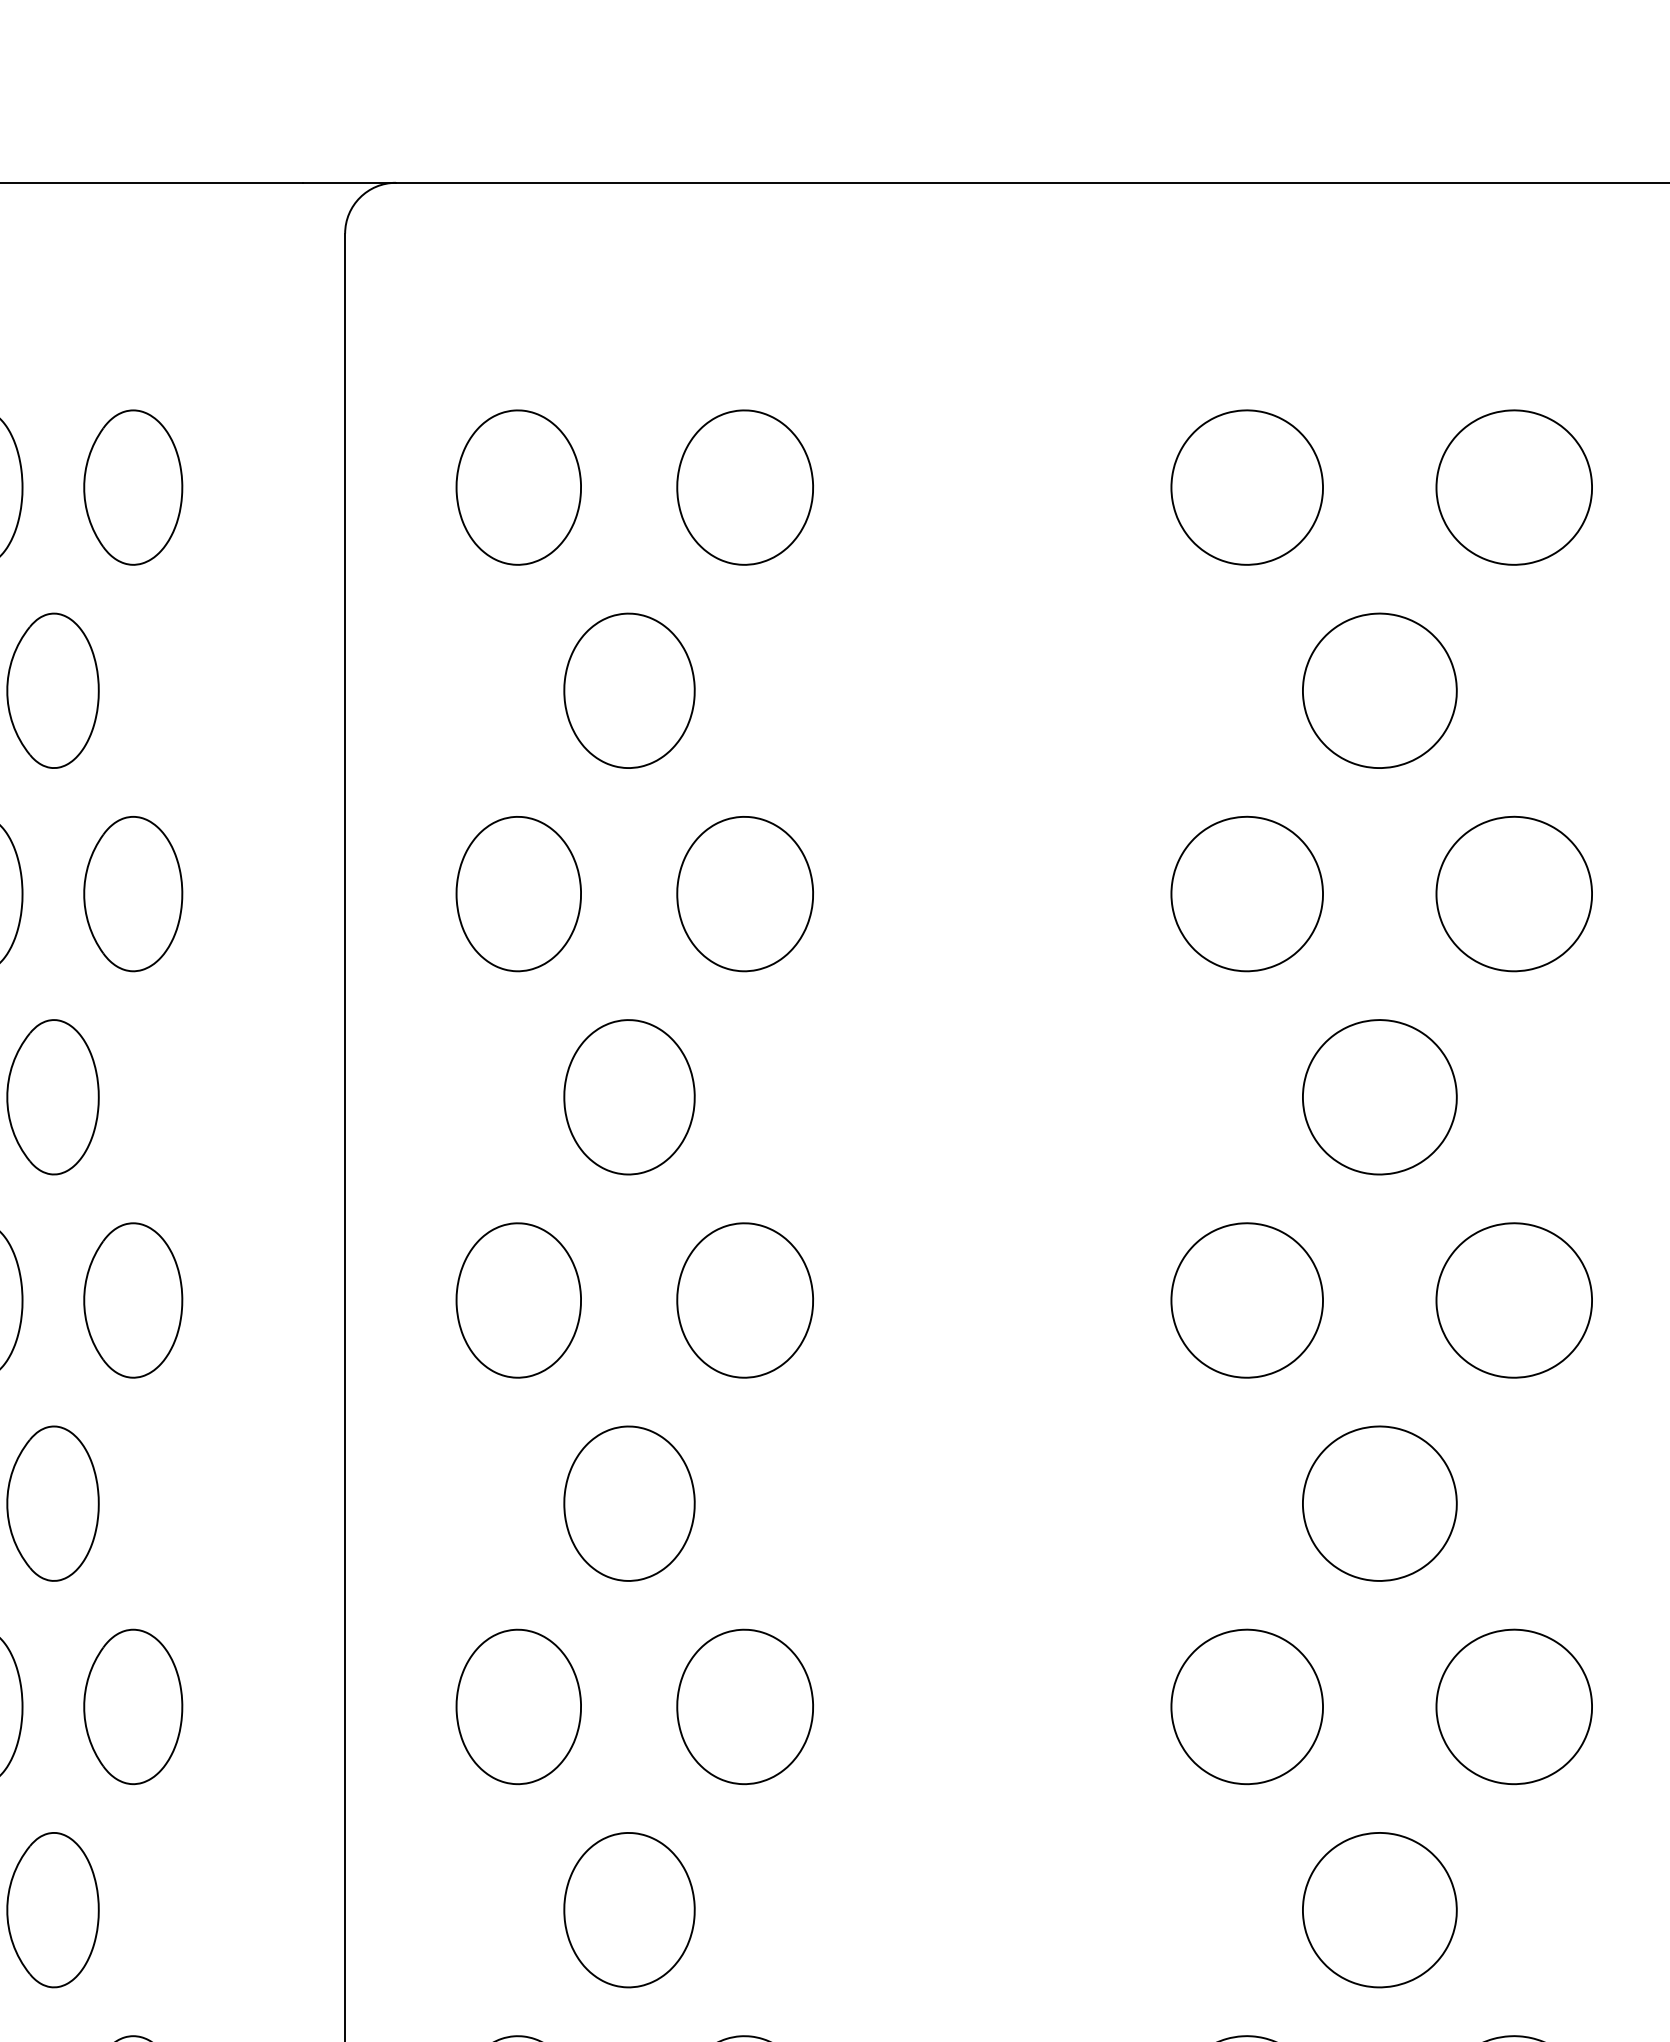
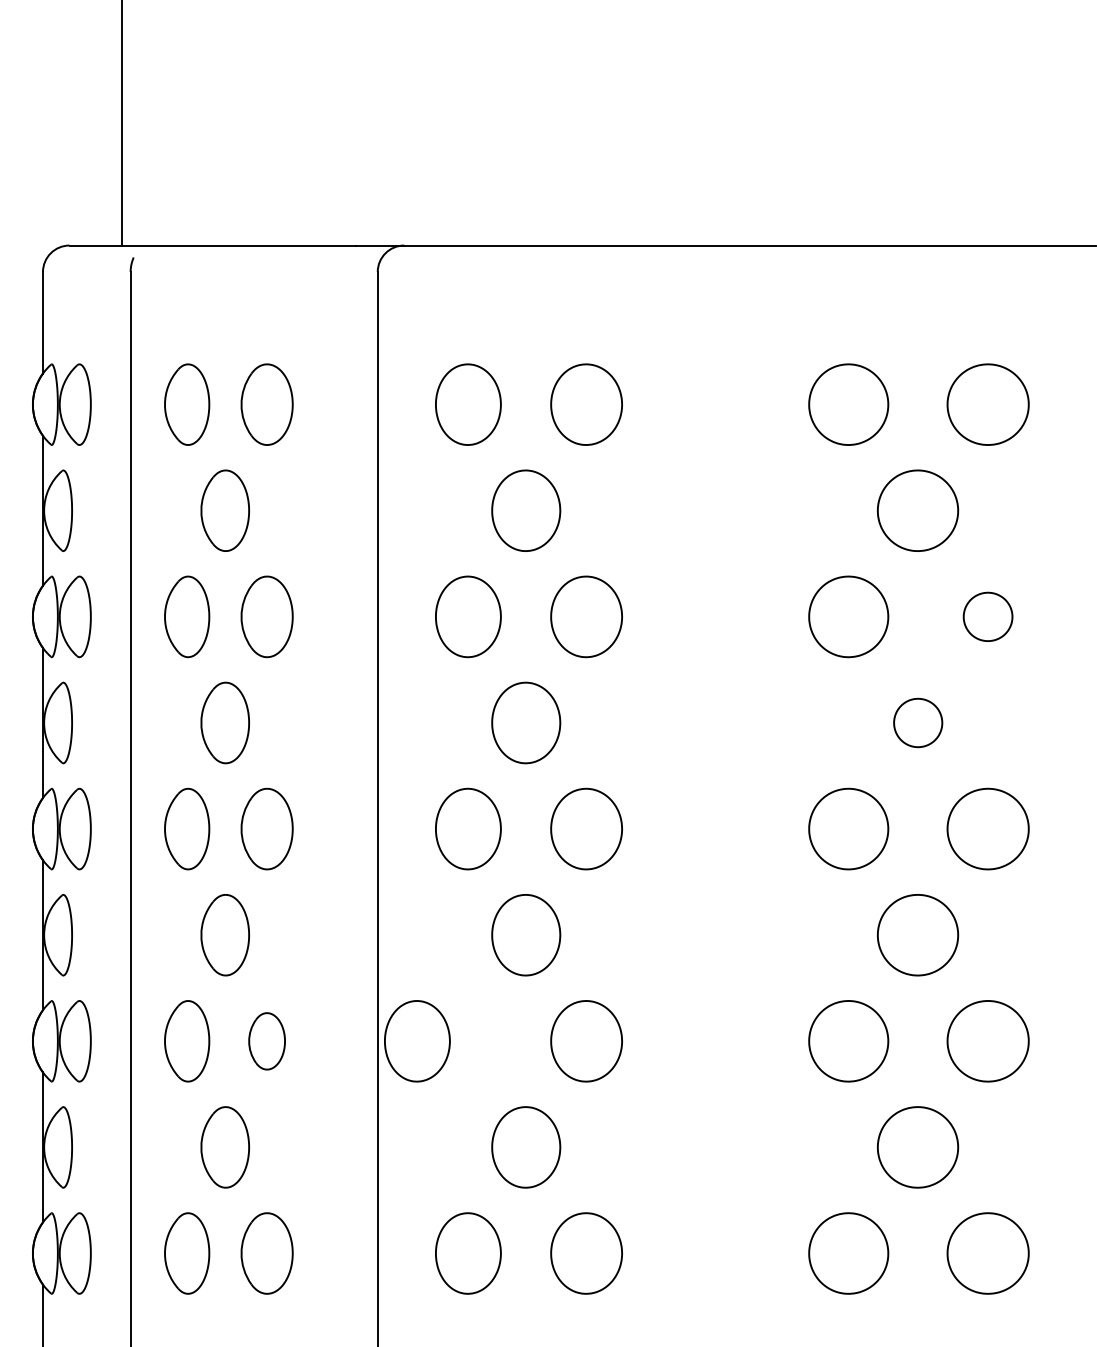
part: (1512, 893) -> (987, 616), size x0.6
part: (1380, 1096) -> (918, 722), size x0.6
part: (132, 1707) -> (266, 1041), size x0.7
part: (518, 1707) -> (417, 1041), moved

